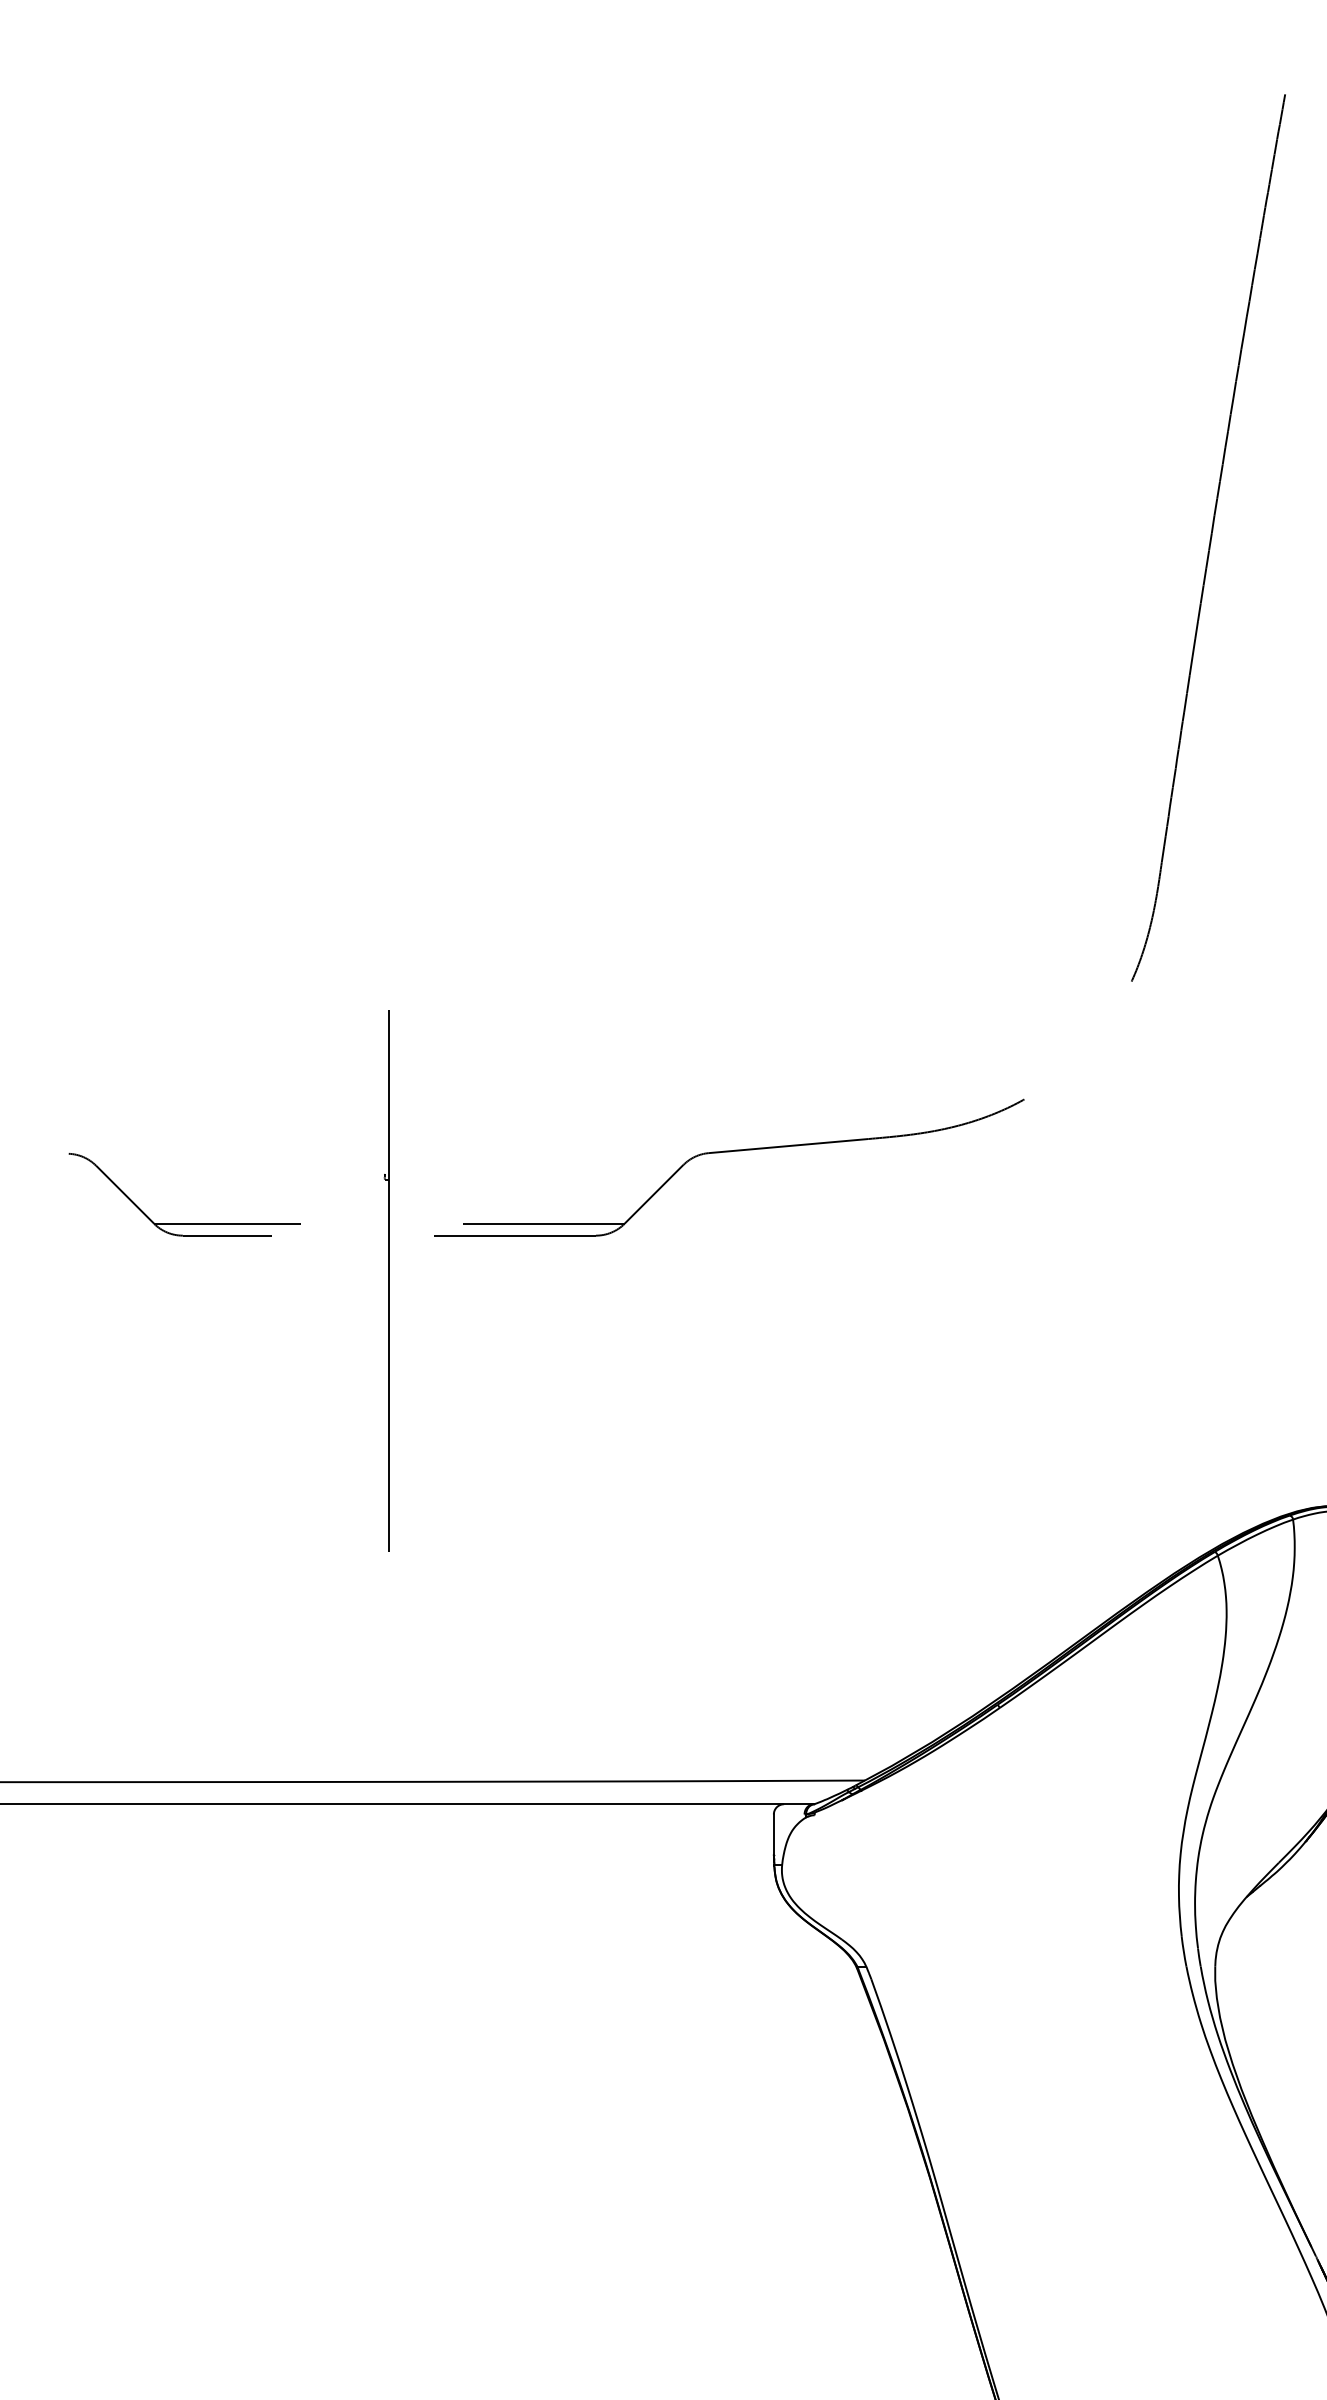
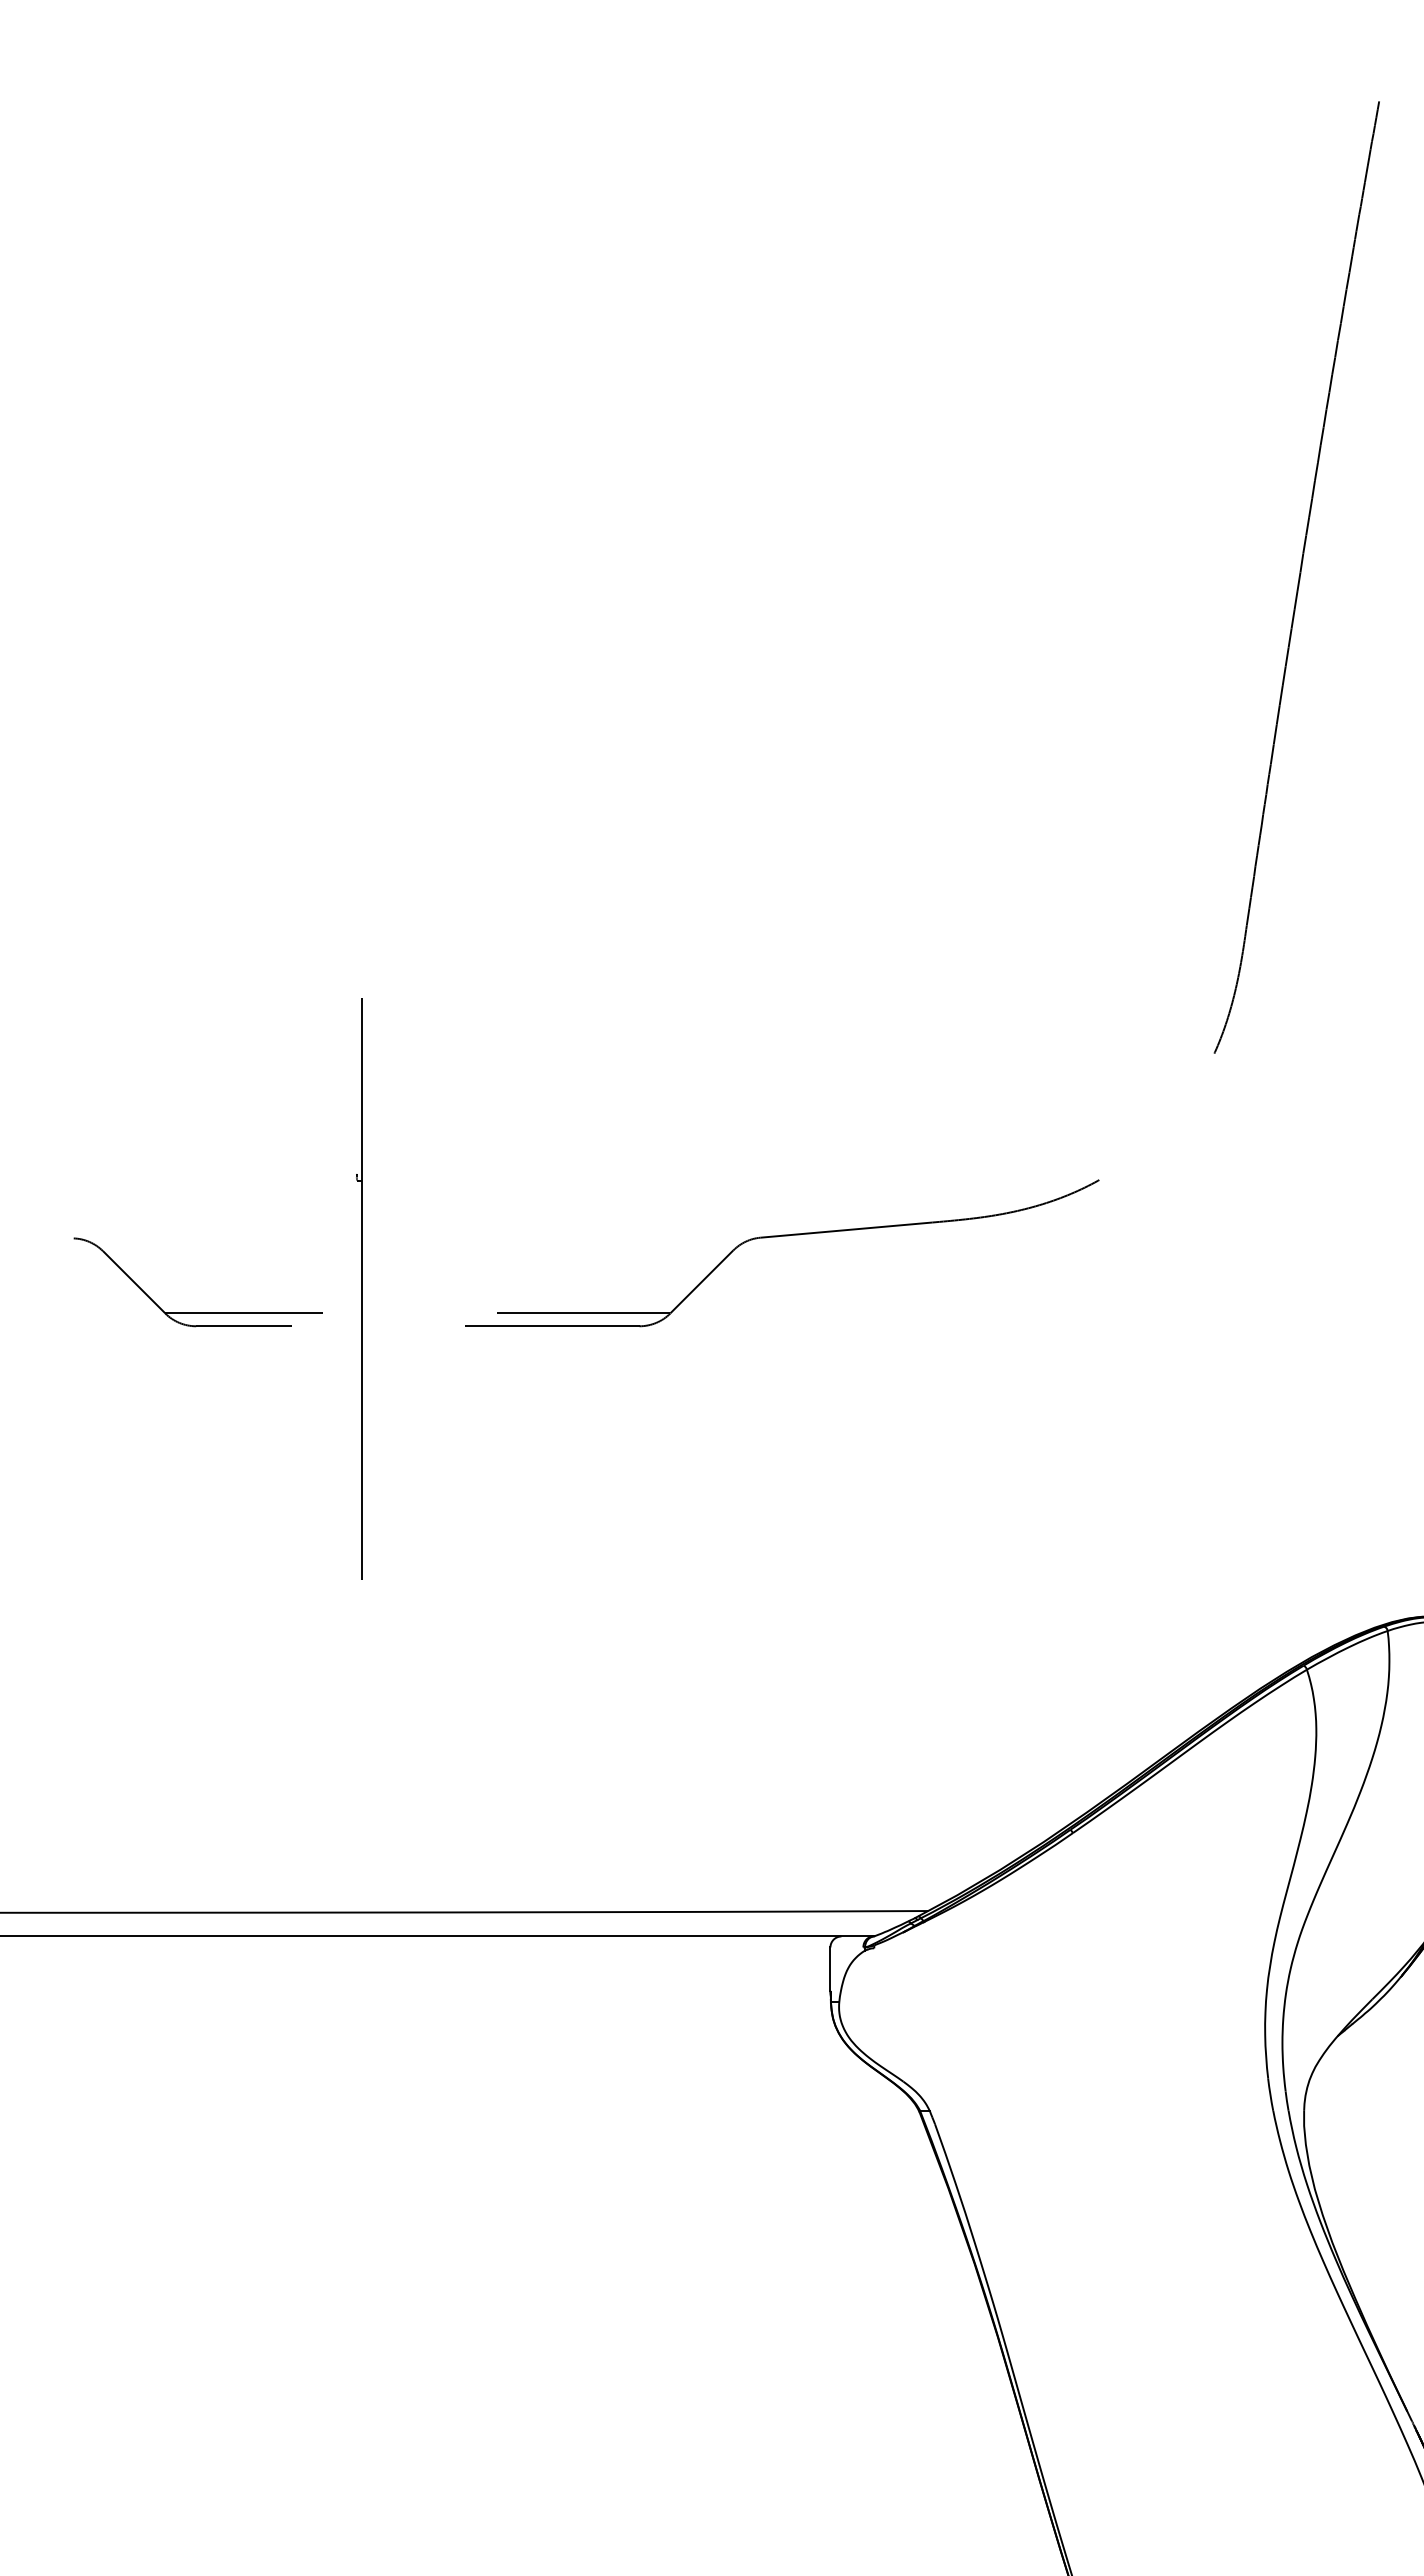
part: (387, 1280) -> (359, 1288), moved

